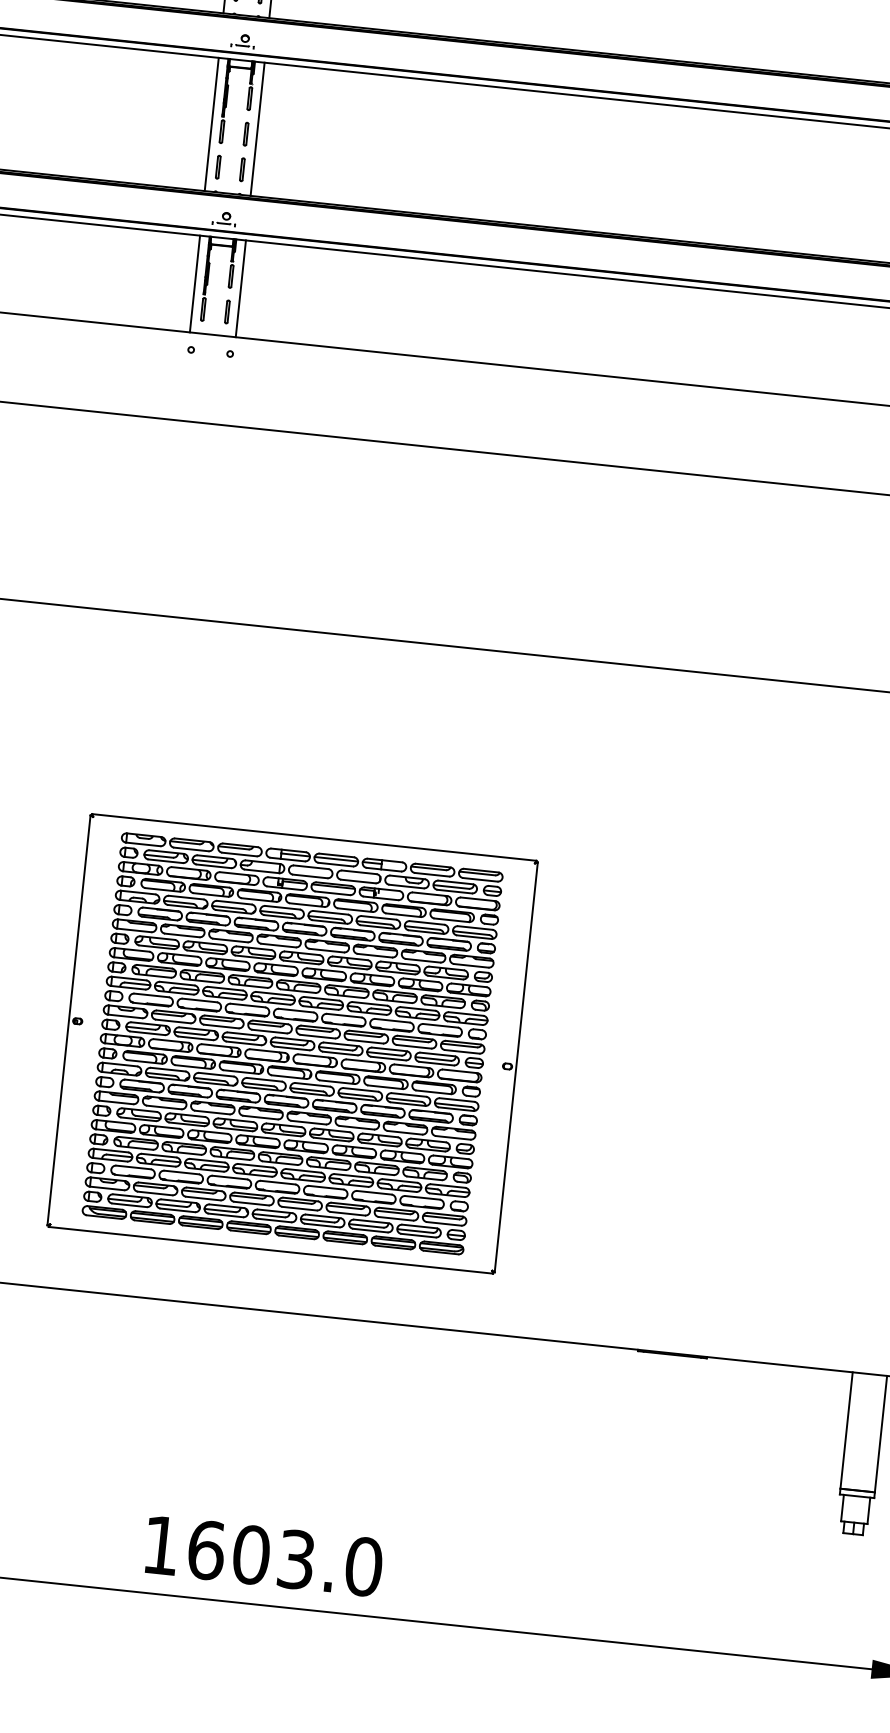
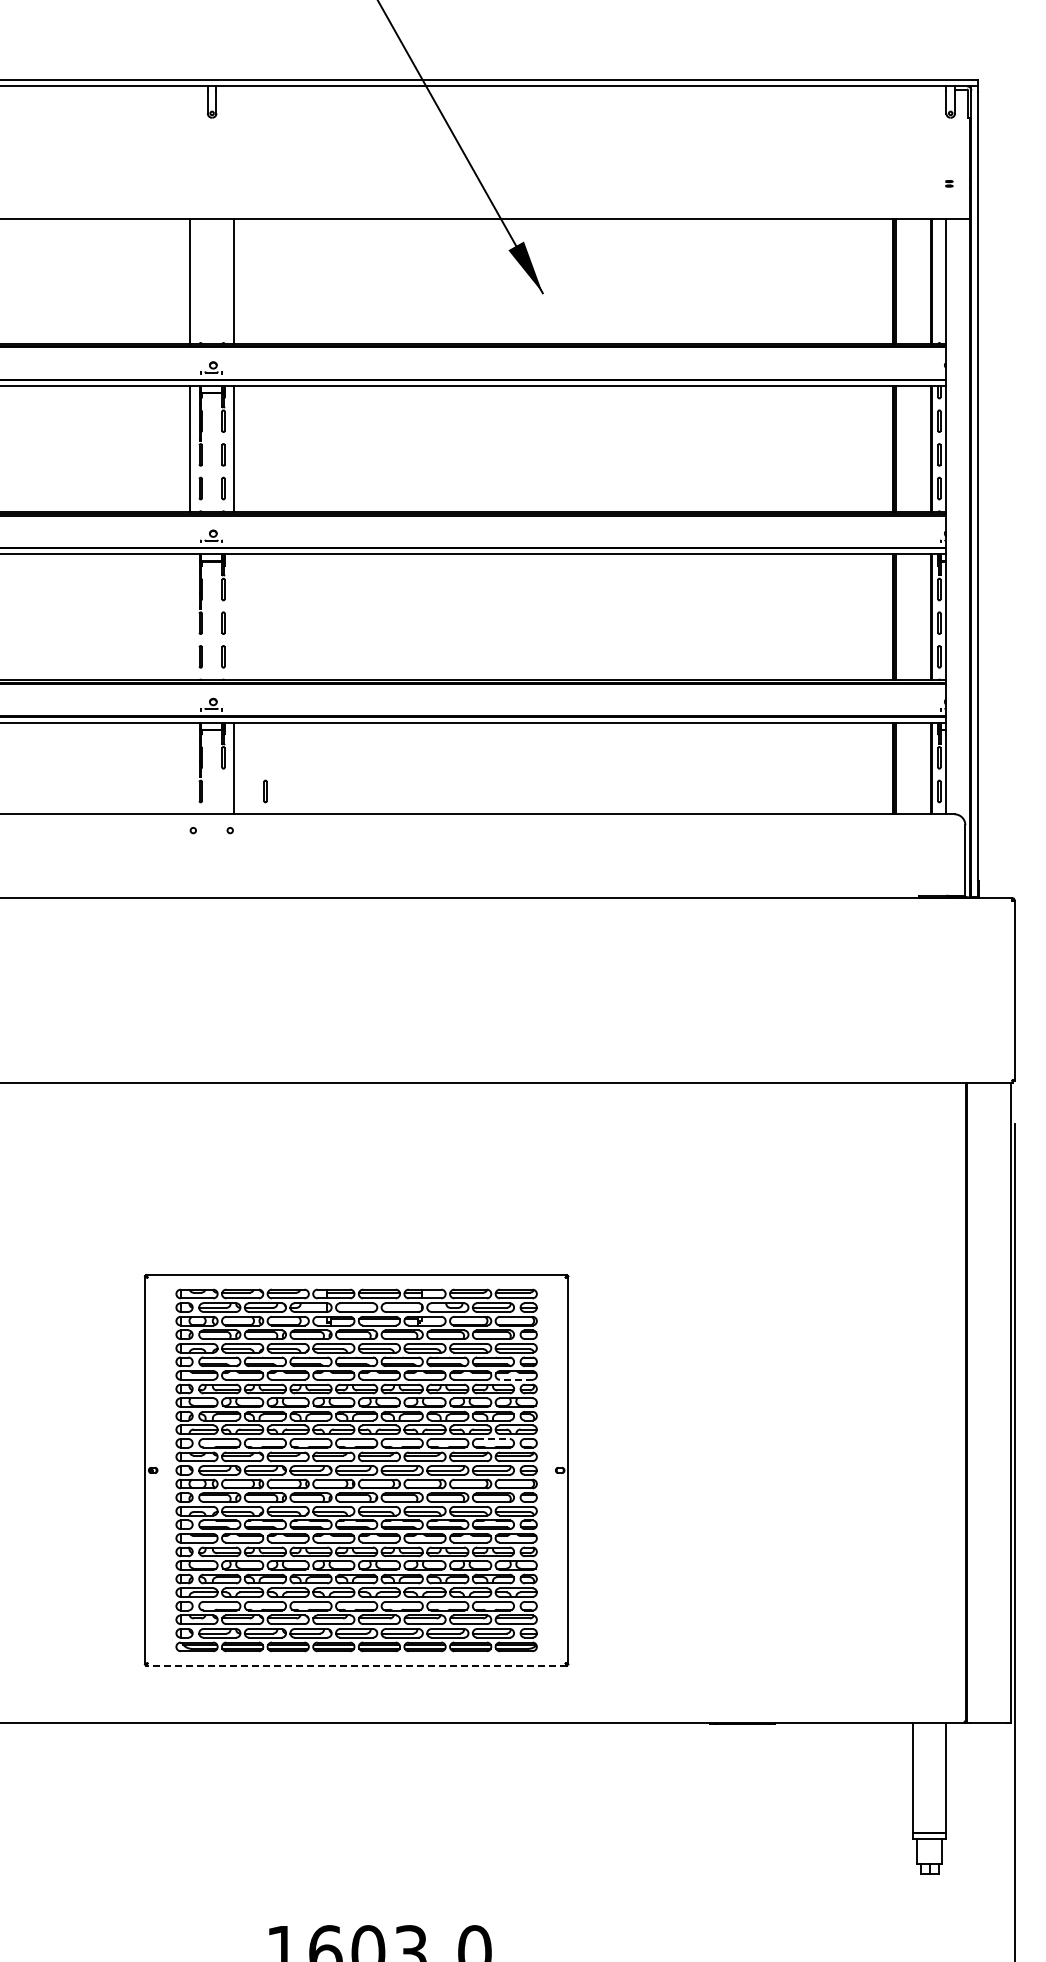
line: (211, 124) -> (190, 617), removed
line: (257, 129) -> (233, 617), removed
line: (195, 284) -> (190, 768), removed
line: (226, 311) -> (264, 791), moved
line: (470, 965) -> (515, 1379), solid -> dashed
line: (440, 1025) -> (493, 1438), solid -> dashed
line: (270, 1249) -> (356, 1665), solid -> dashed

